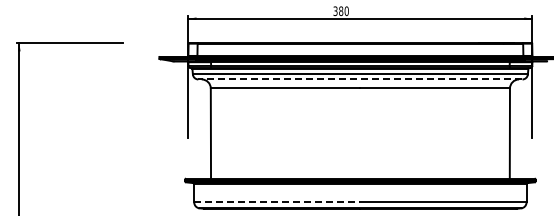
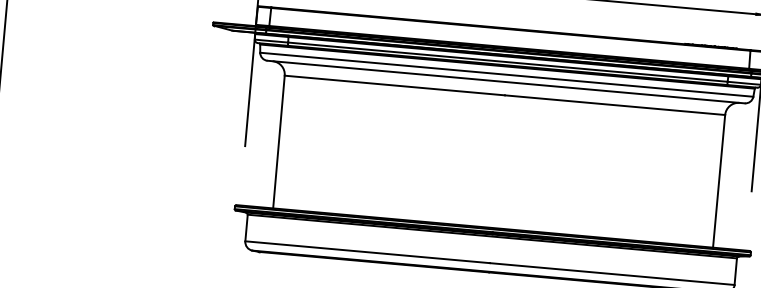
line: (359, 79) -> (504, 81), dashed -> solid
line: (277, 202) -> (367, 252), dashed -> solid

